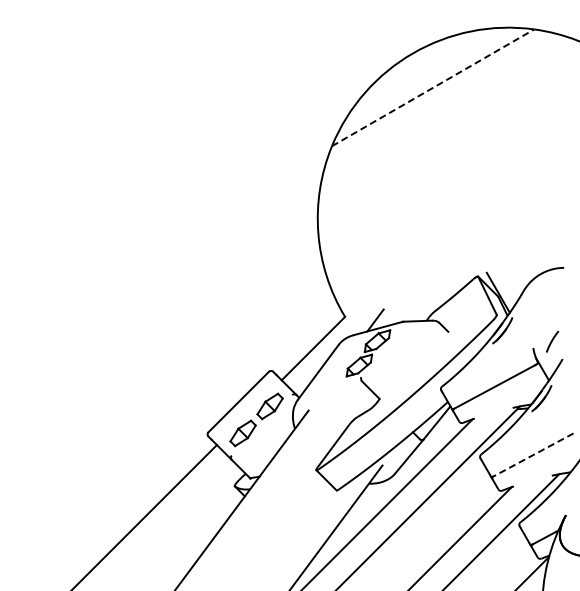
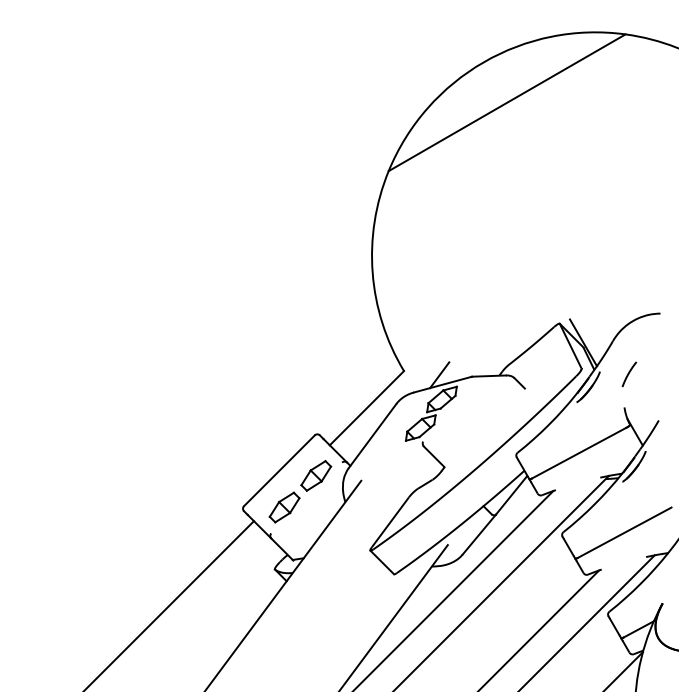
line: (433, 87) -> (507, 102), dashed -> solid
line: (552, 341) -> (629, 374), moved
line: (533, 455) -> (624, 533), dashed -> solid

